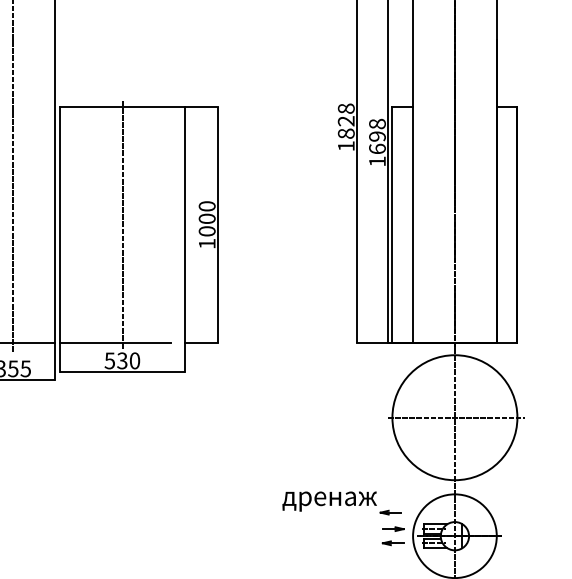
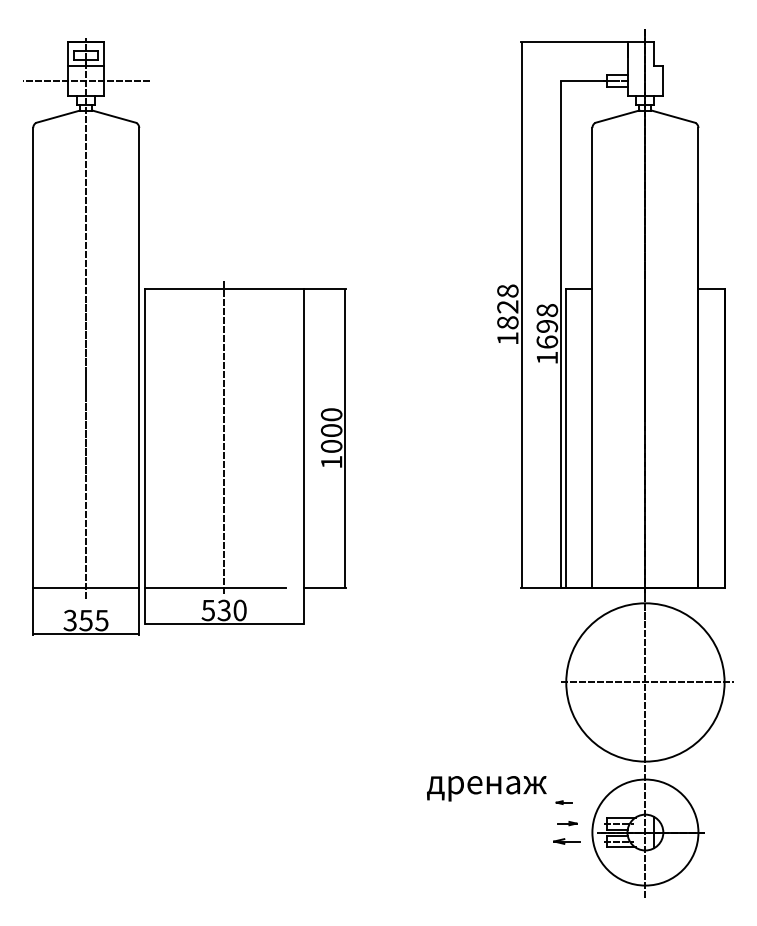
part: (391, 512) -> (564, 802), size x0.6
part: (393, 529) -> (567, 823), size x0.7

